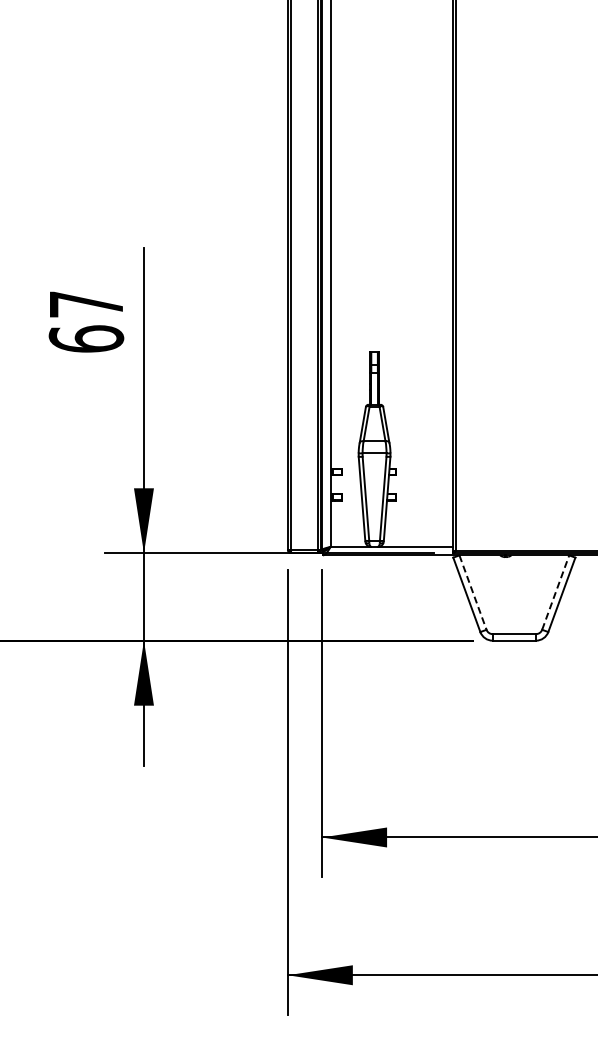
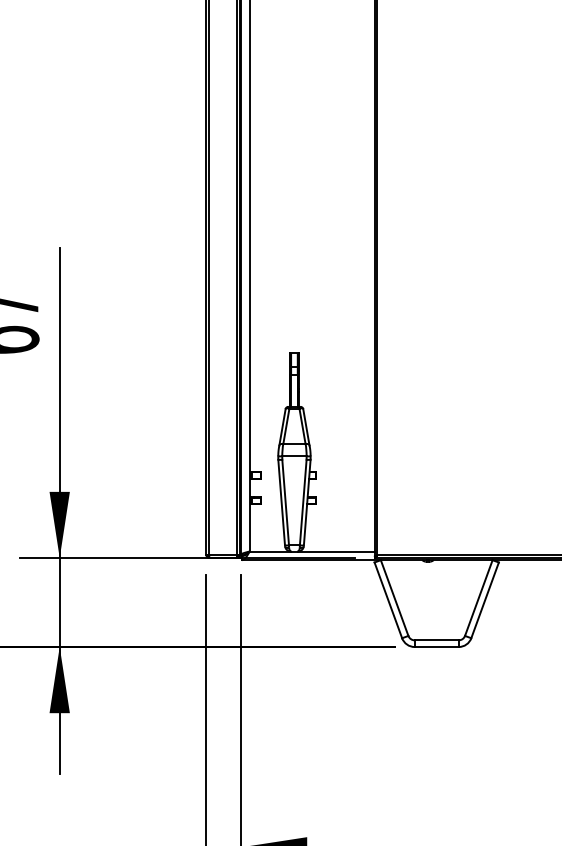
line: (473, 592) -> (395, 597), dashed -> solid
line: (555, 592) -> (478, 597), dashed -> solid

